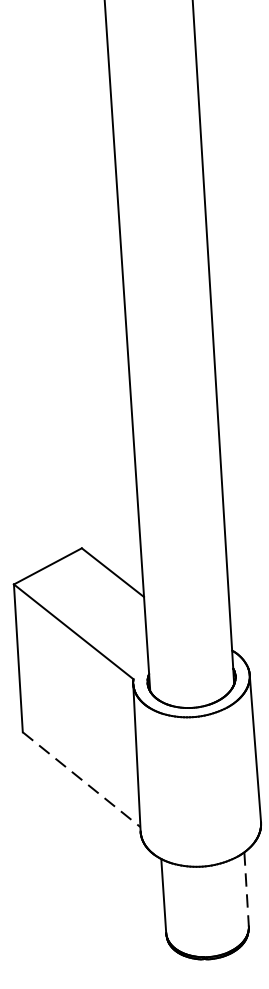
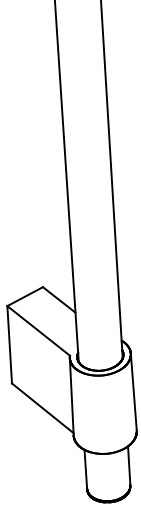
line: (81, 780) -> (42, 408), dashed -> solid
line: (247, 890) -> (129, 466), dashed -> solid

